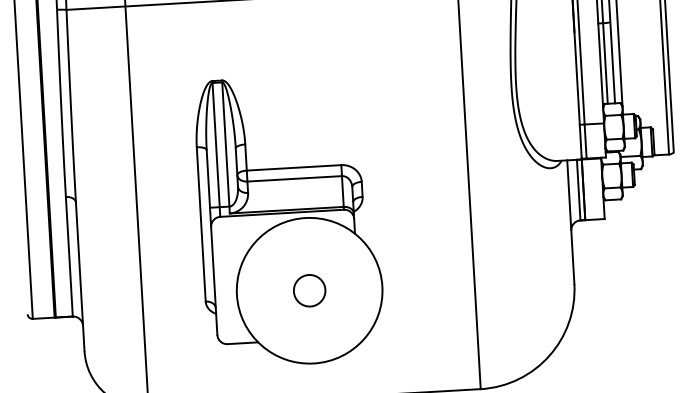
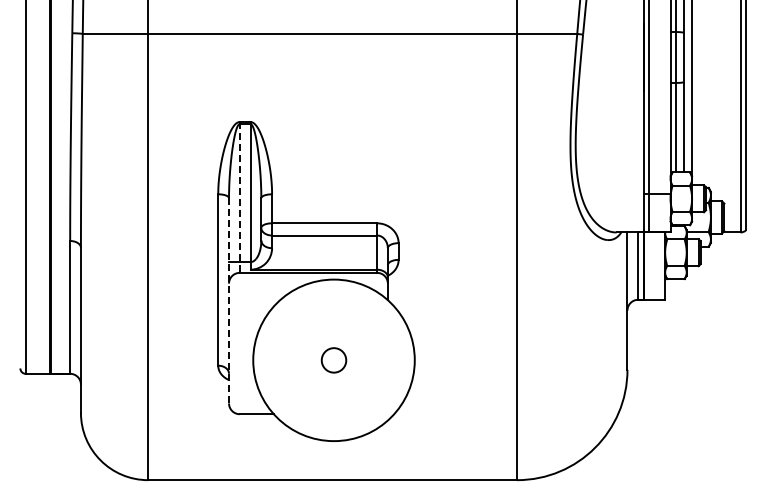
line: (216, 149) -> (239, 197), solid -> dashed
line: (212, 242) -> (229, 300), solid -> dashed
circle: (309, 290) -> (333, 360), size x0.7

